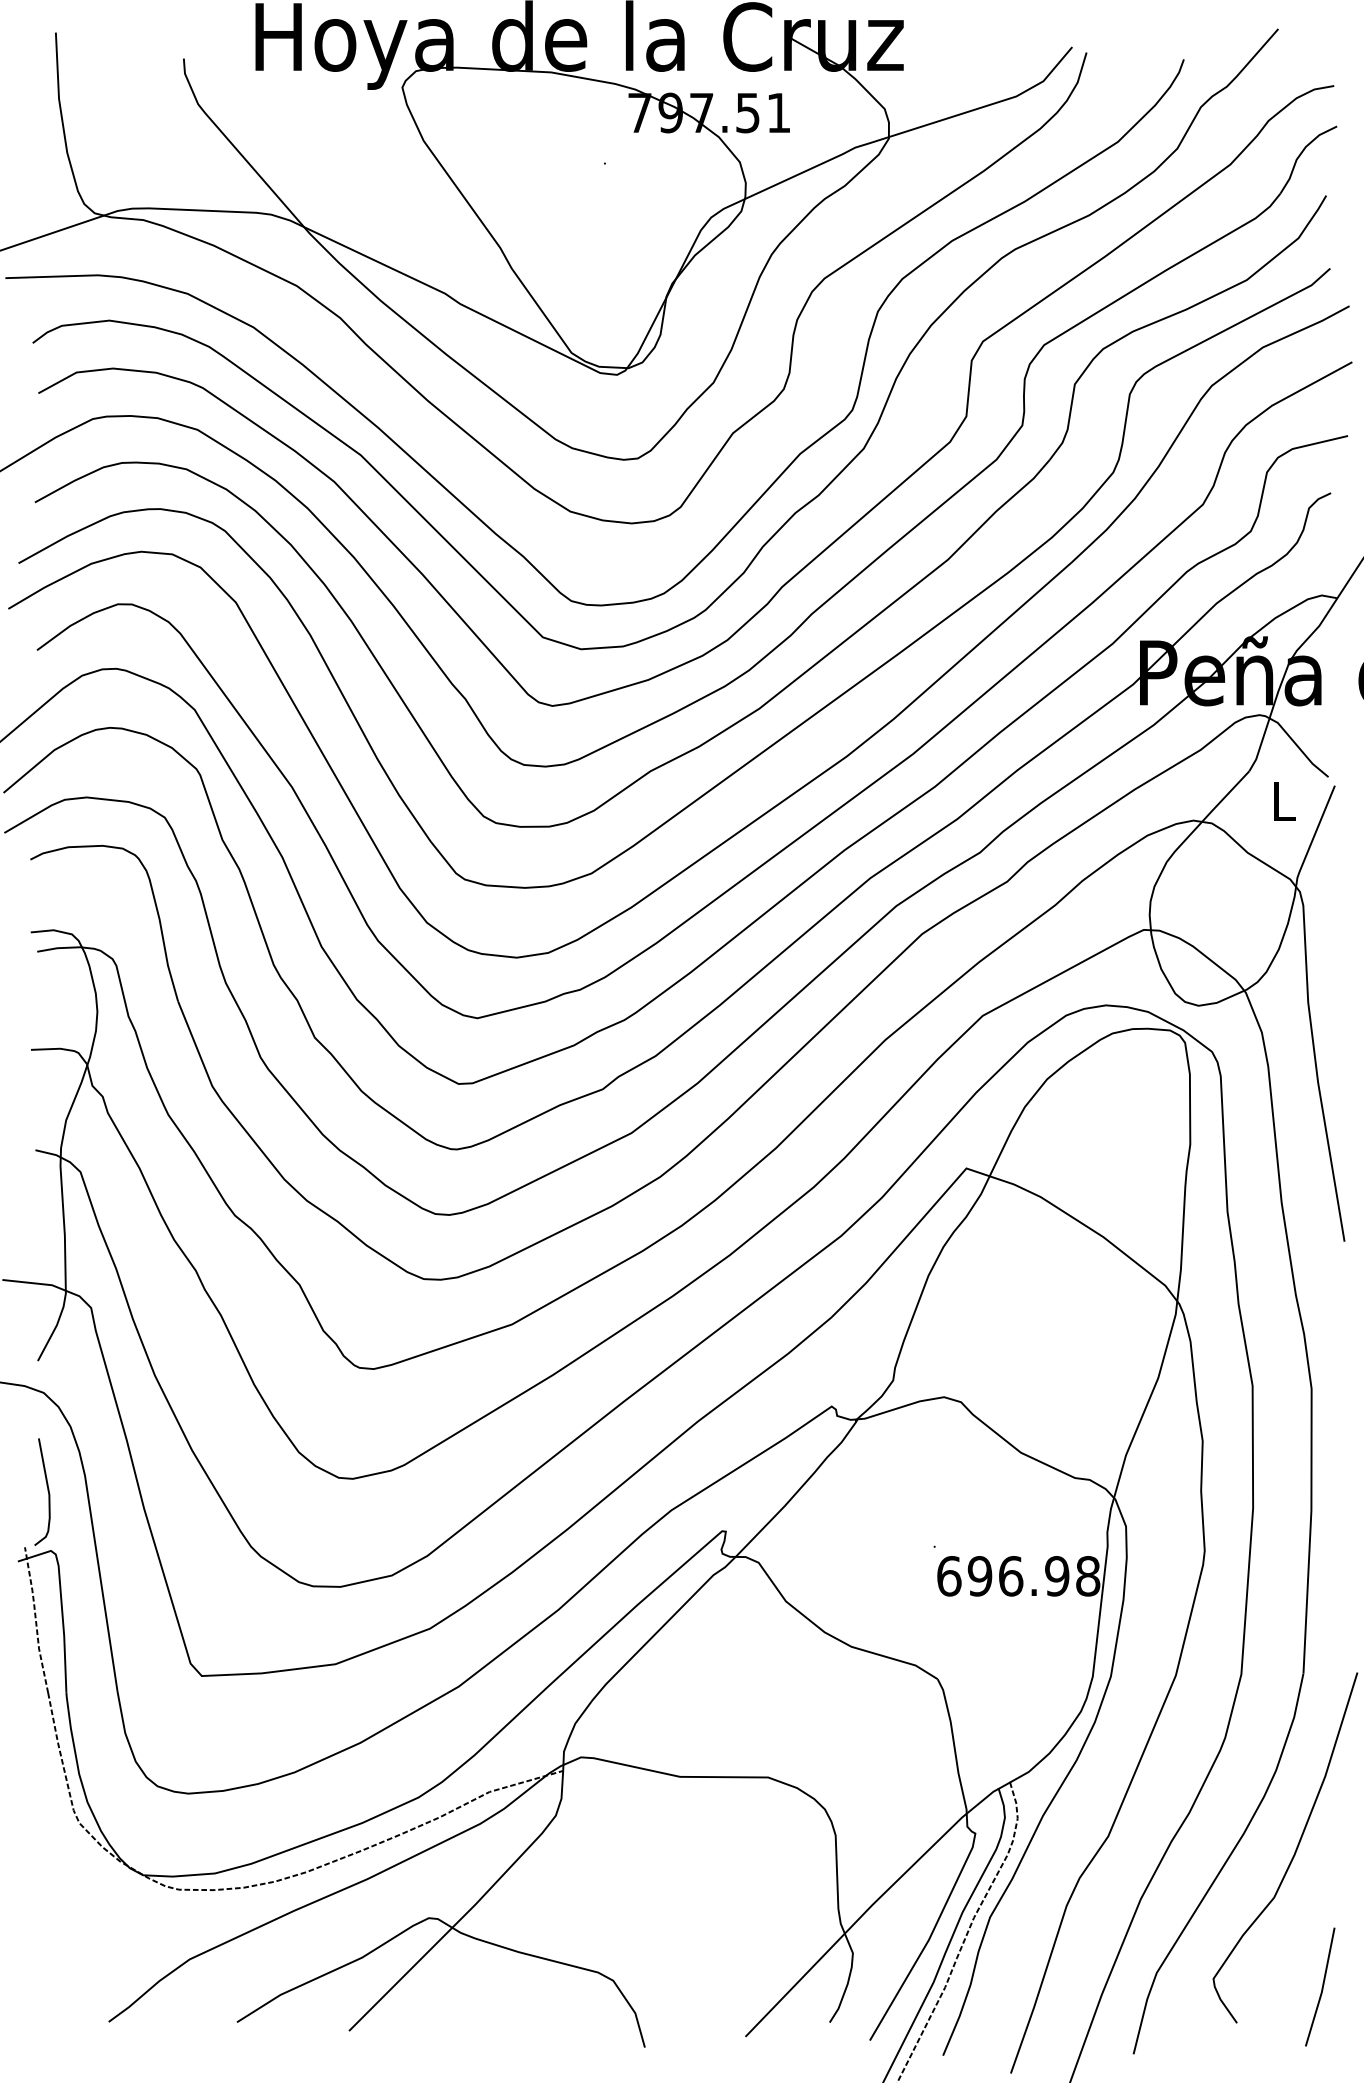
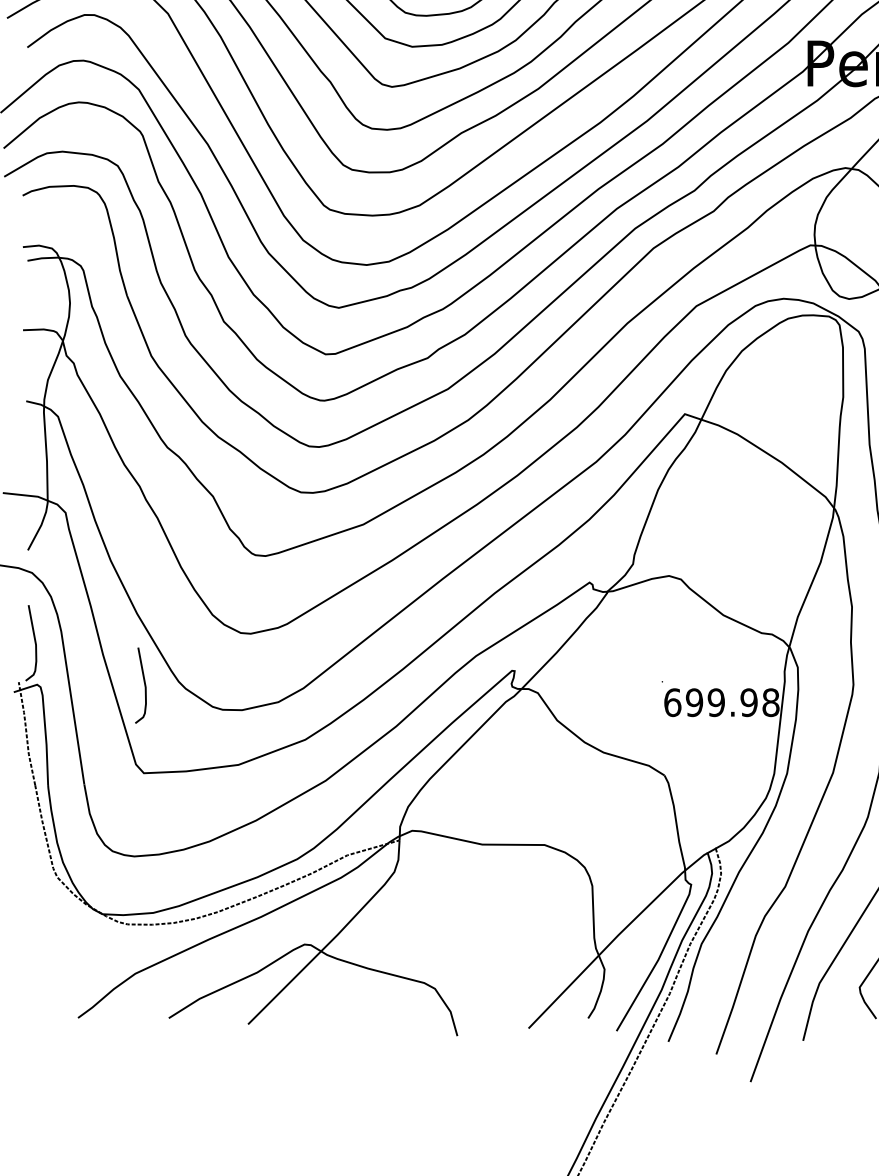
curve: (202, 1551) -> (144, 685), added
text: (1010, 1576) -> (716, 702), 696.98 -> 699.98

